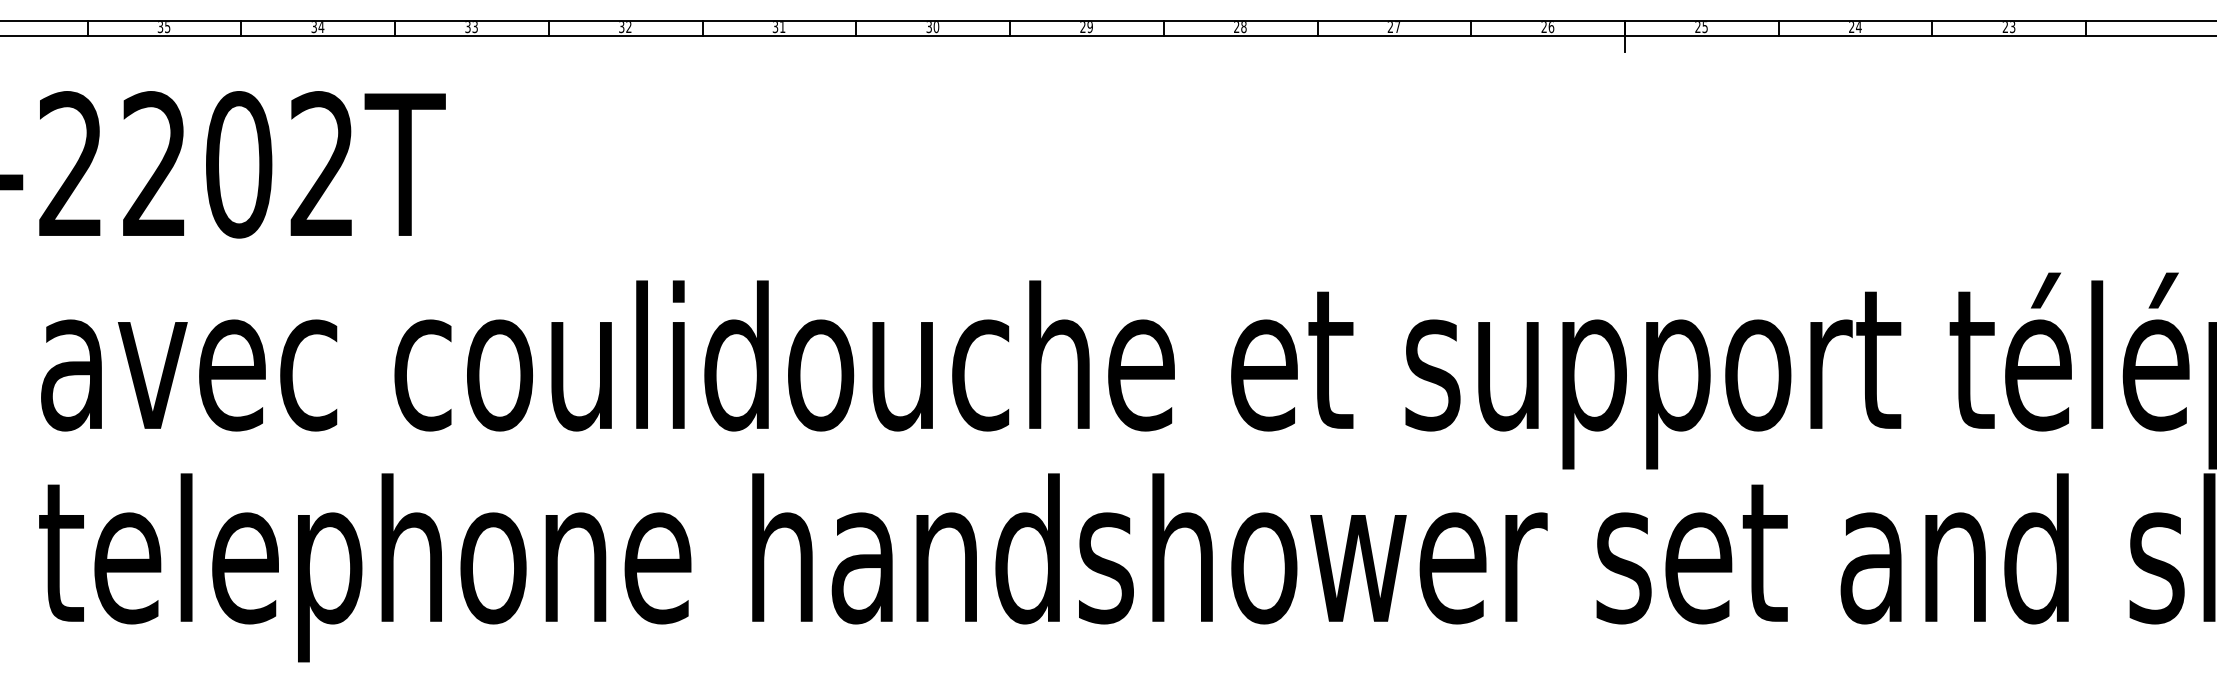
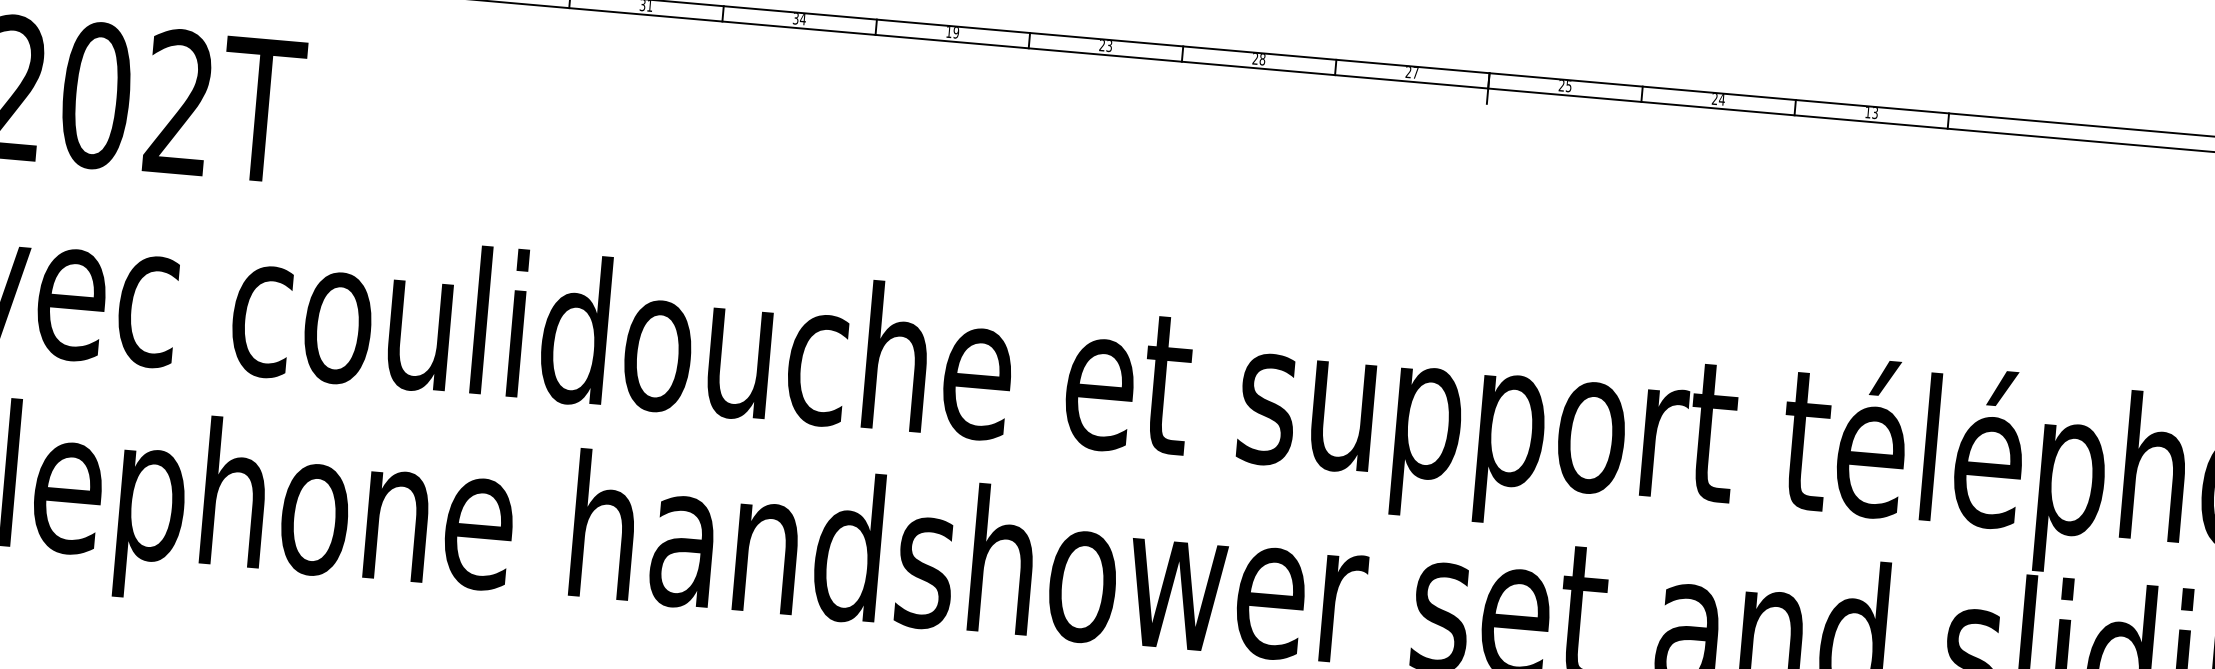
text: (936, 27) -> (803, 19), 30 -> 34
text: (1082, 27) -> (948, 32), 29 -> 19
text: (1243, 27) -> (1108, 46), 28 -> 23
text: (1397, 27) -> (1262, 59), 27 -> 28
text: (1551, 27) -> (1415, 73), 26 -> 27
text: (2004, 27) -> (1867, 112), 23 -> 13

